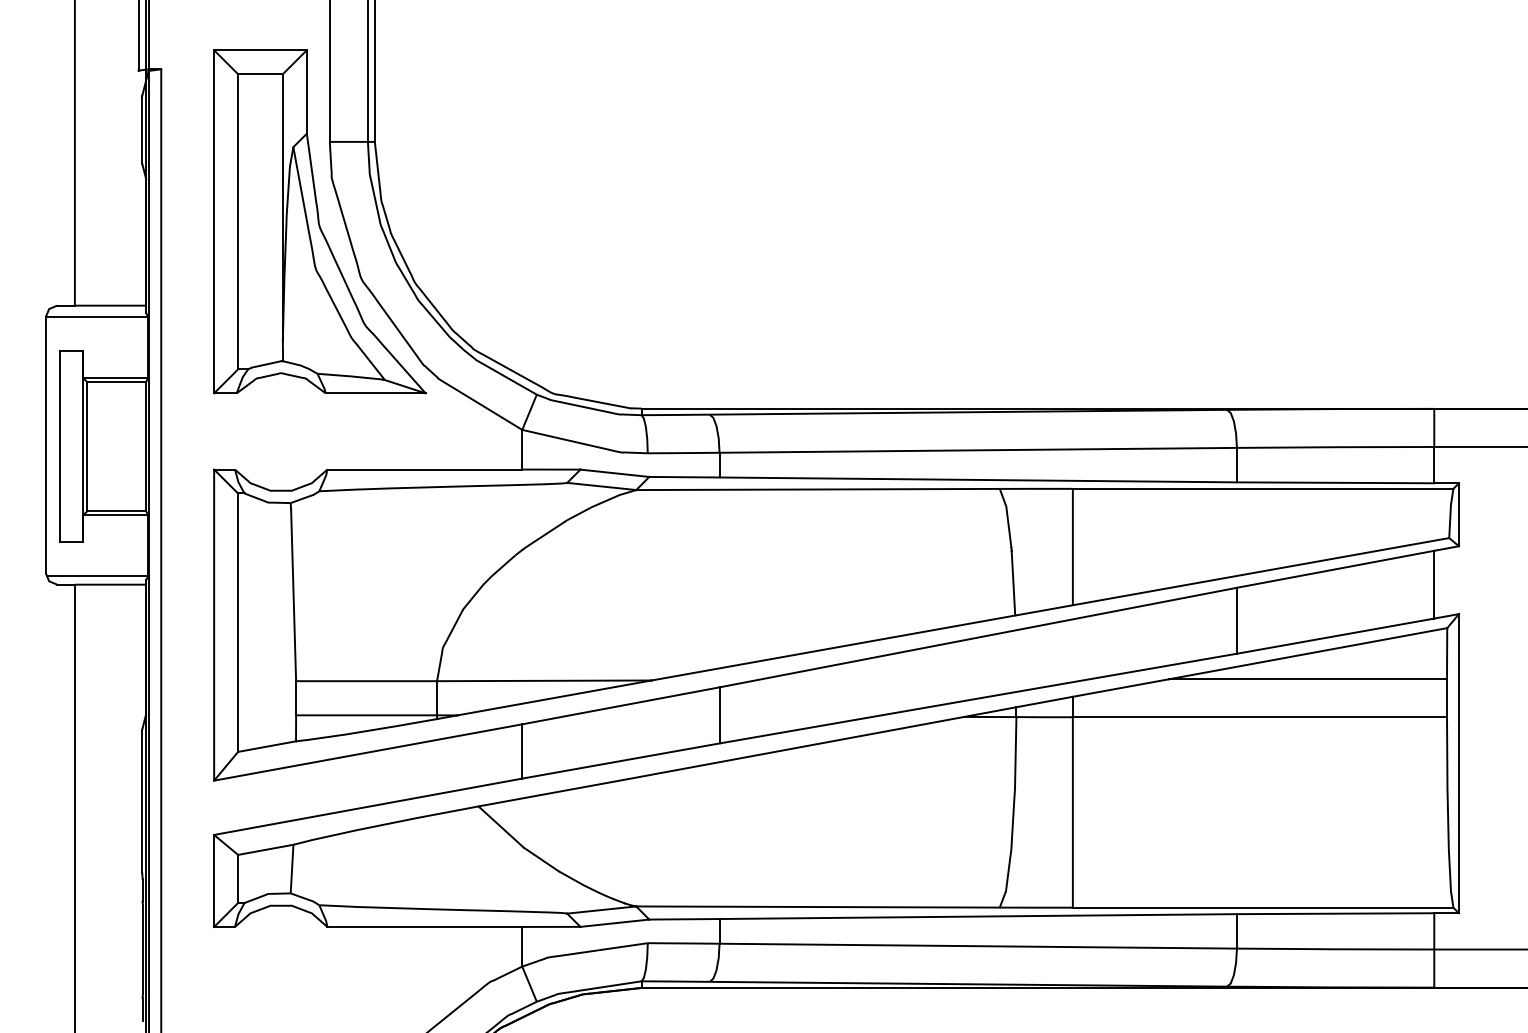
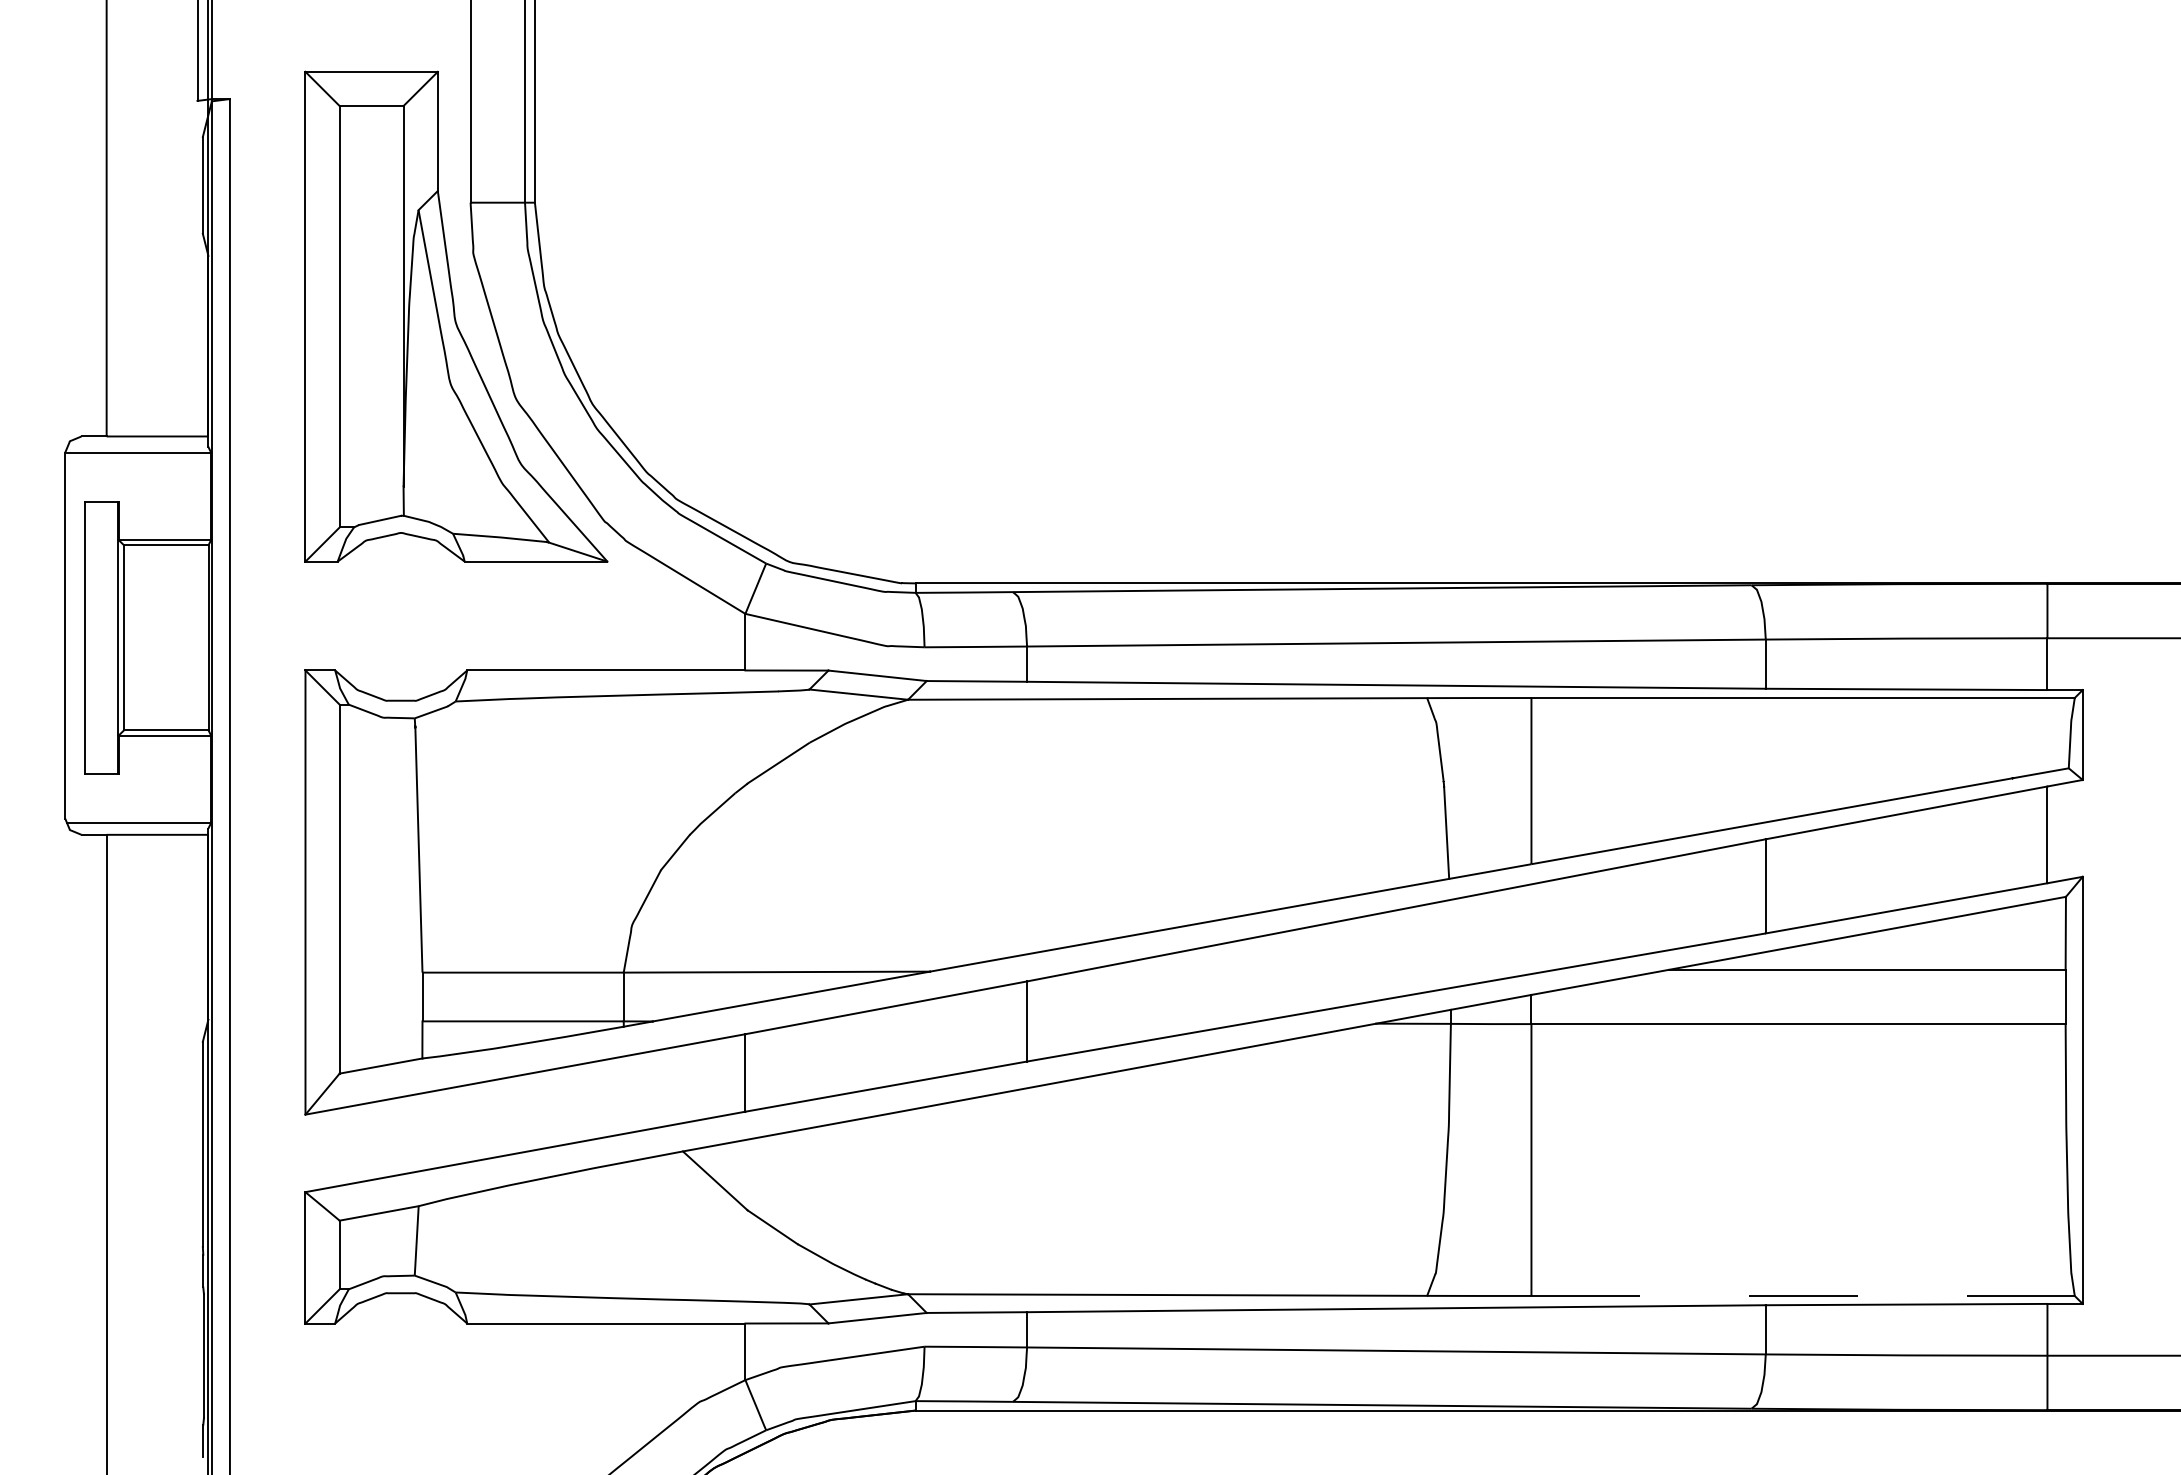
line: (1263, 907) -> (1803, 1295), solid -> dashed

